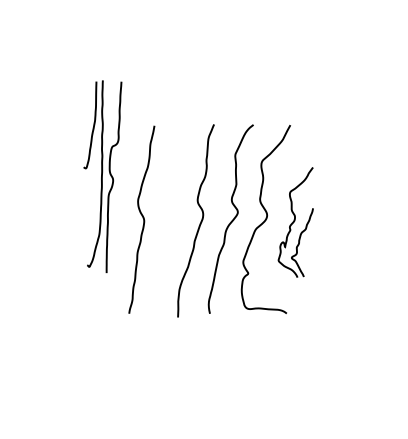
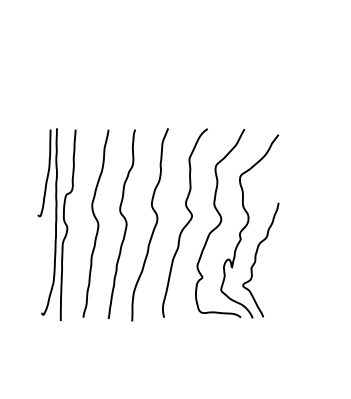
part: (102, 176) -> (56, 224), moved
curve: (171, 220) -> (125, 224), added
part: (295, 222) -> (249, 226), size x1.67

